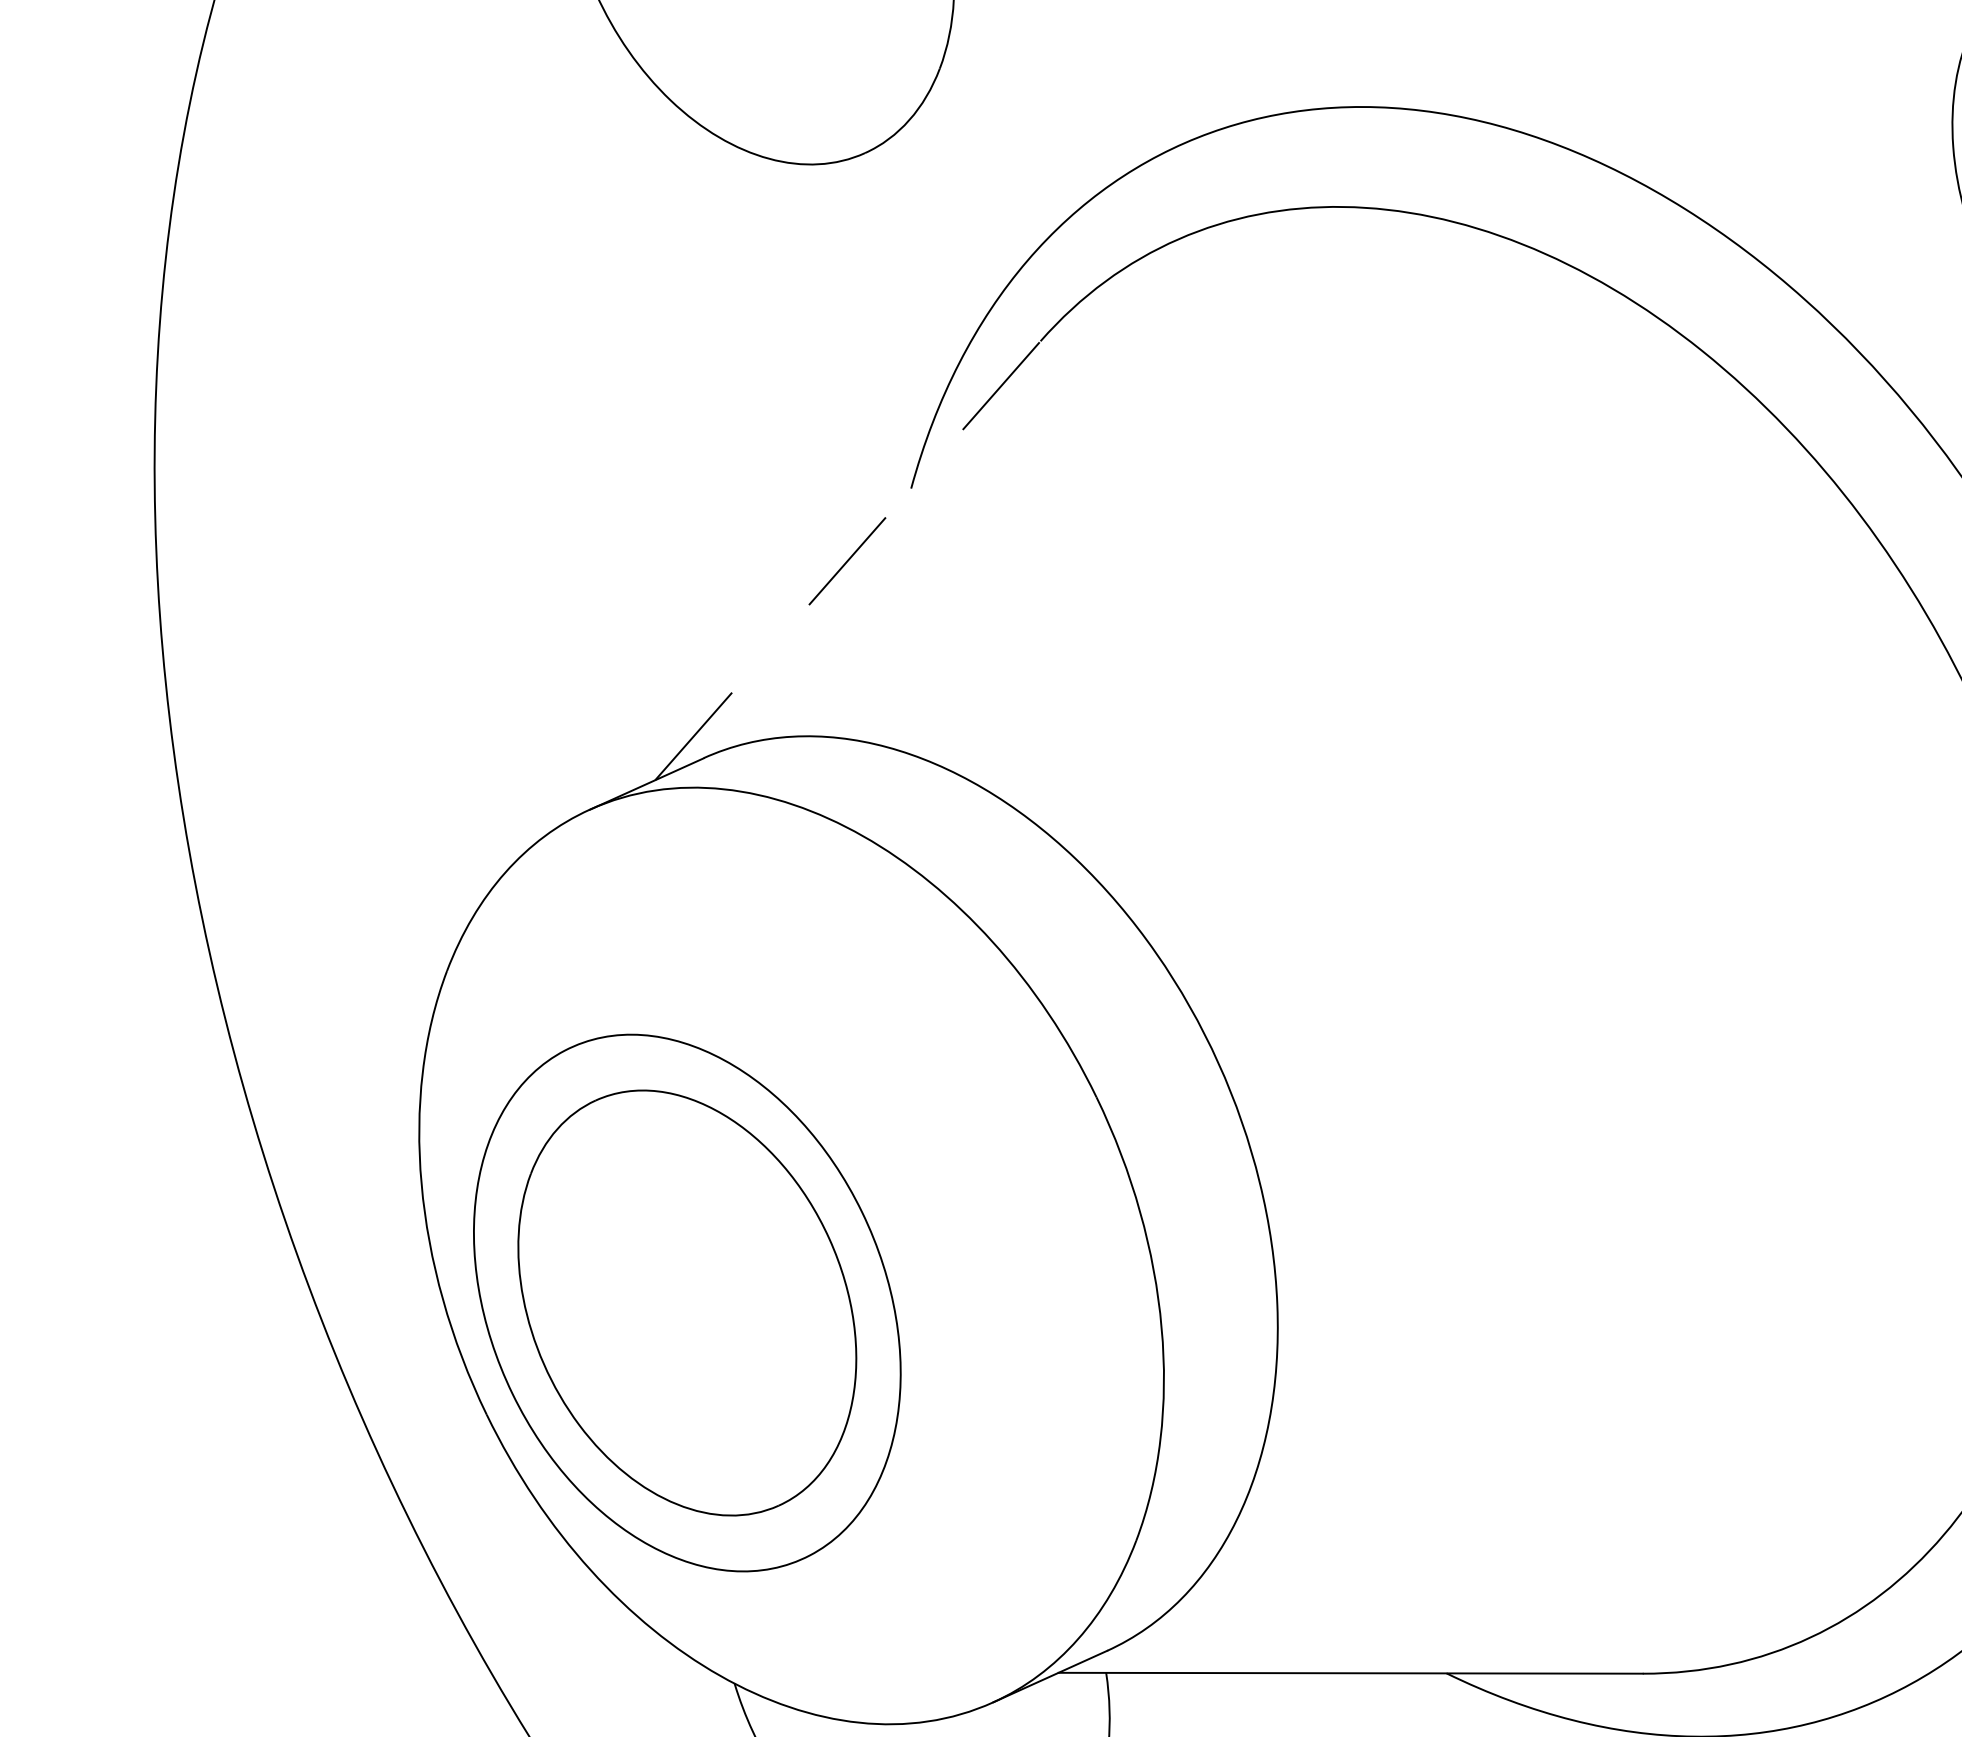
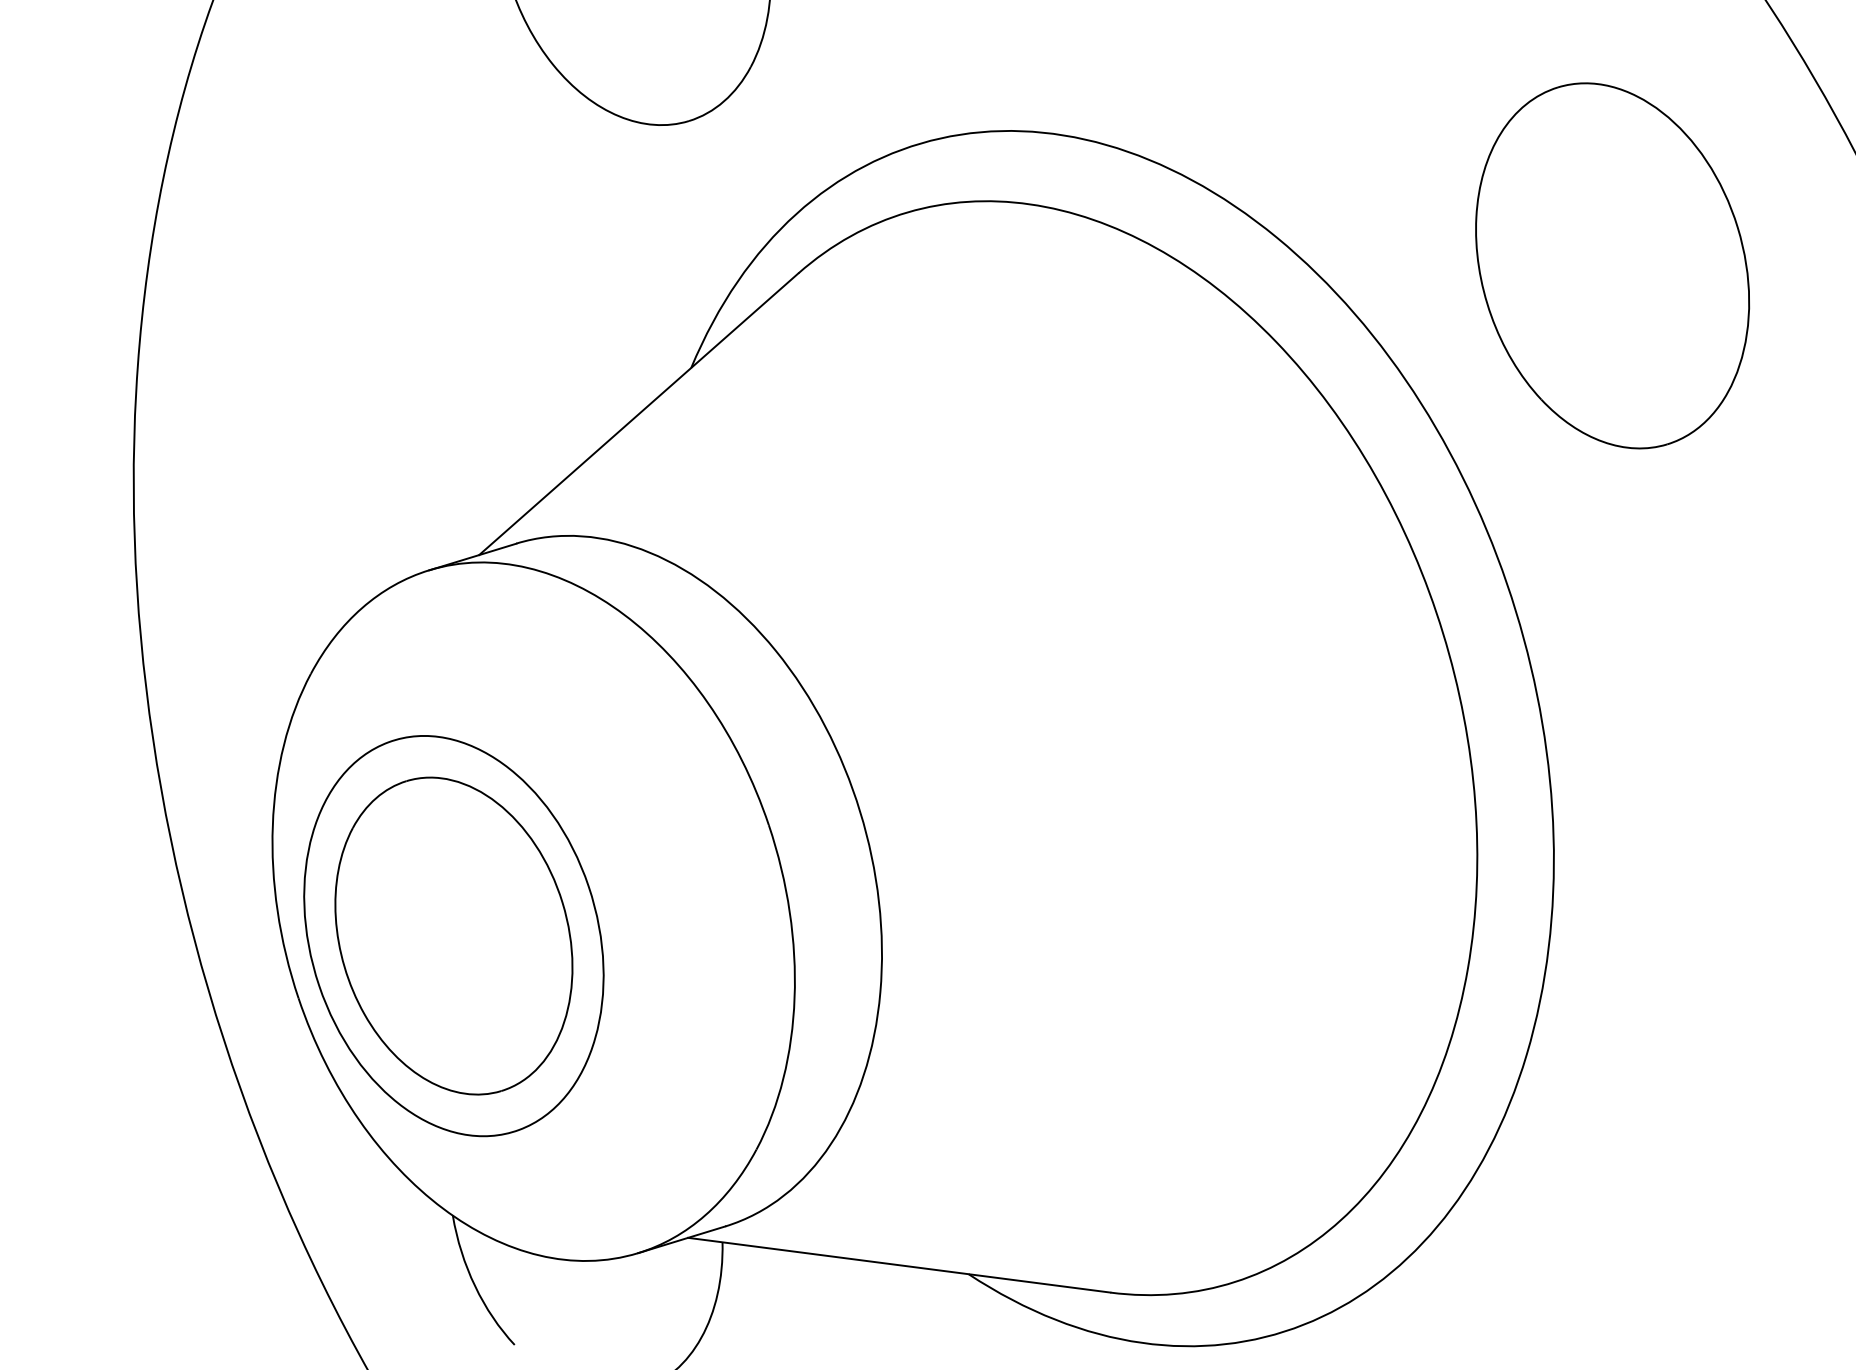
line: (847, 561) -> (638, 414), dashed -> solid

